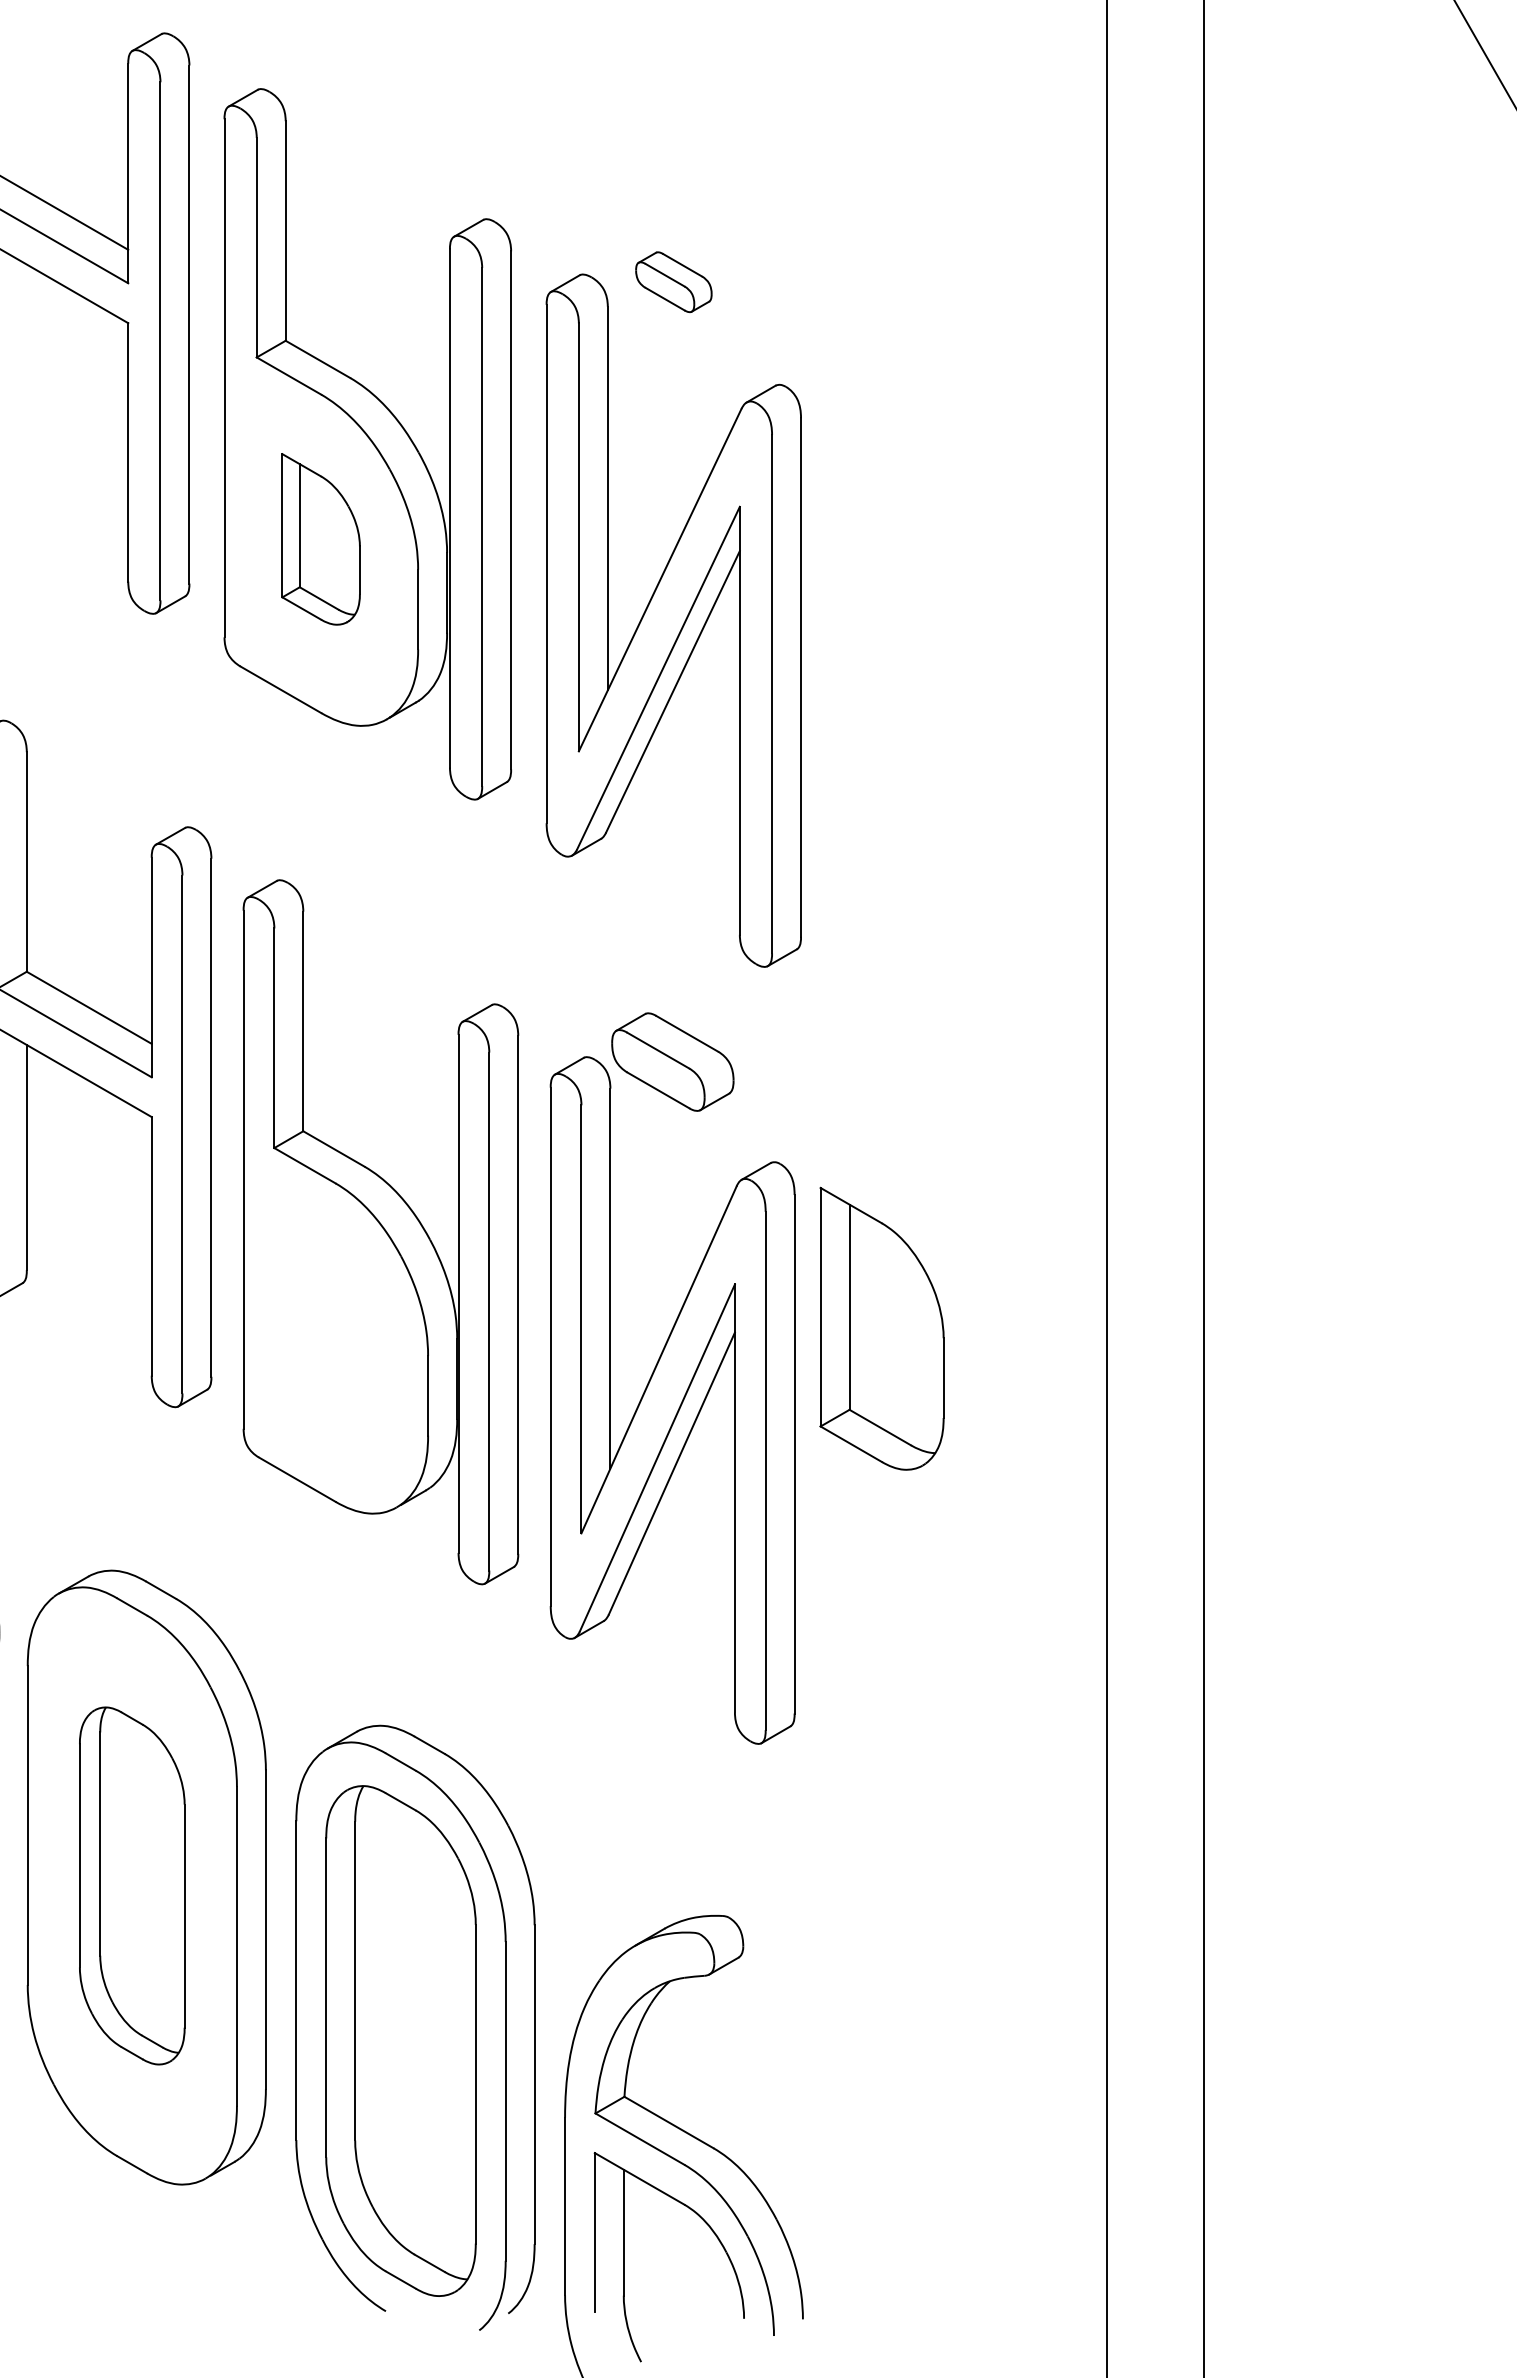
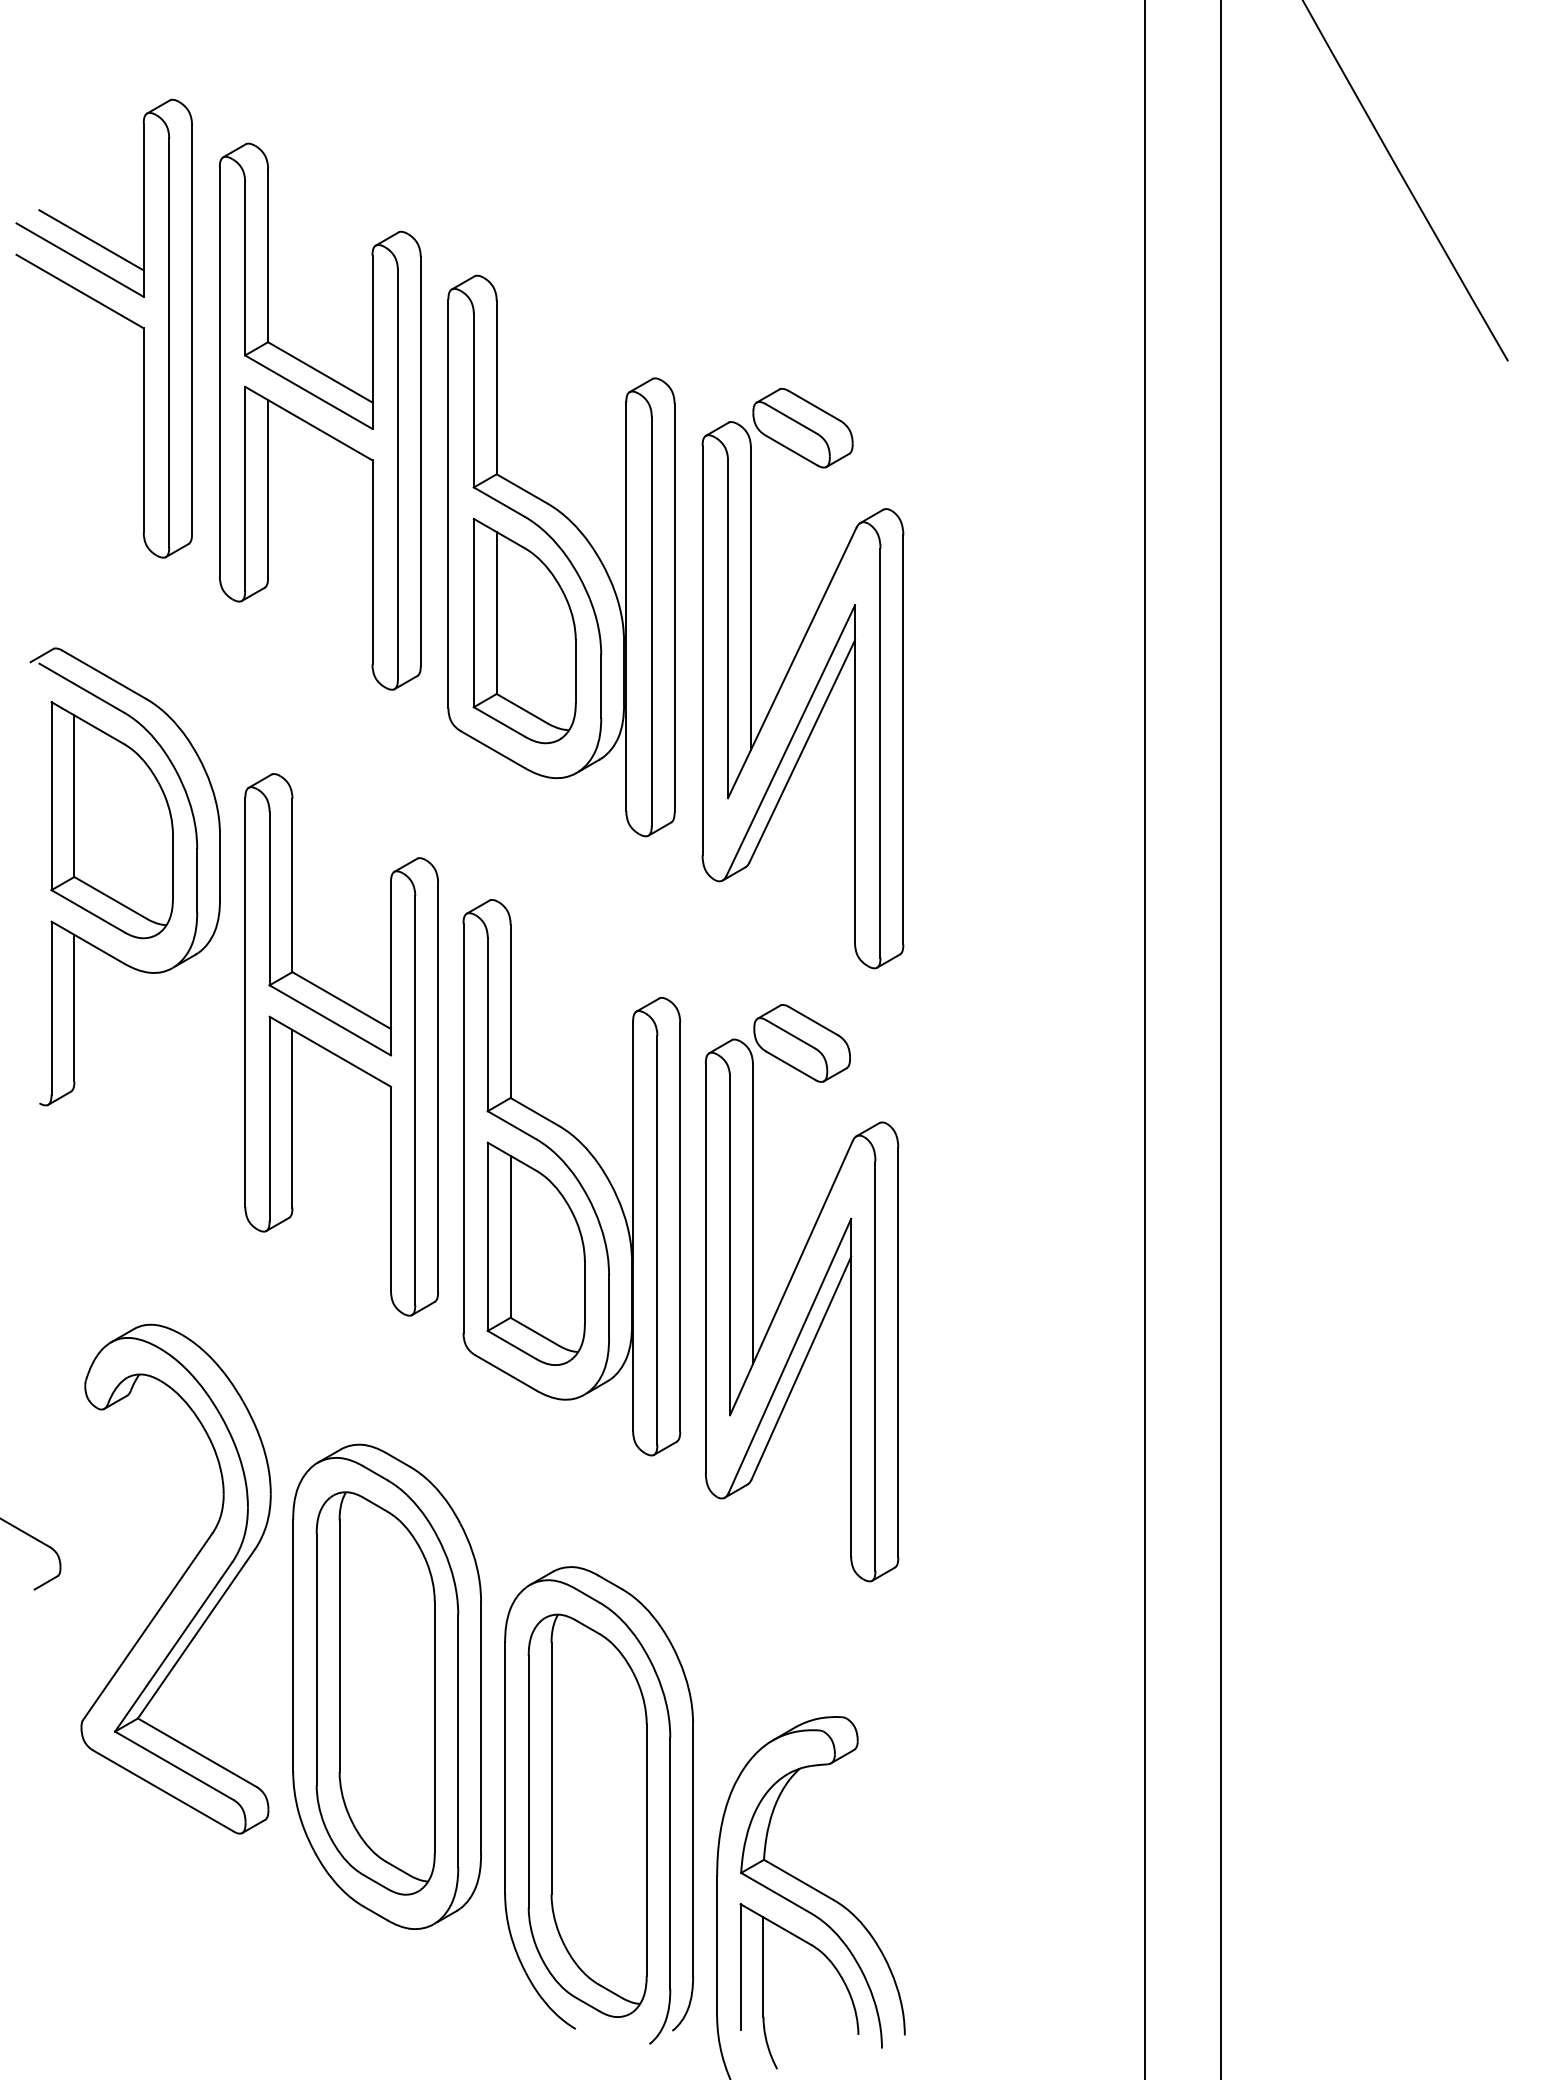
part: (673, 281) -> (802, 427), size x1.67
part: (320, 538) -> (524, 630), size x1.67
part: (881, 1328) -> (535, 1253), moved
part: (132, 1885) -> (375, 1693), size x1.43

